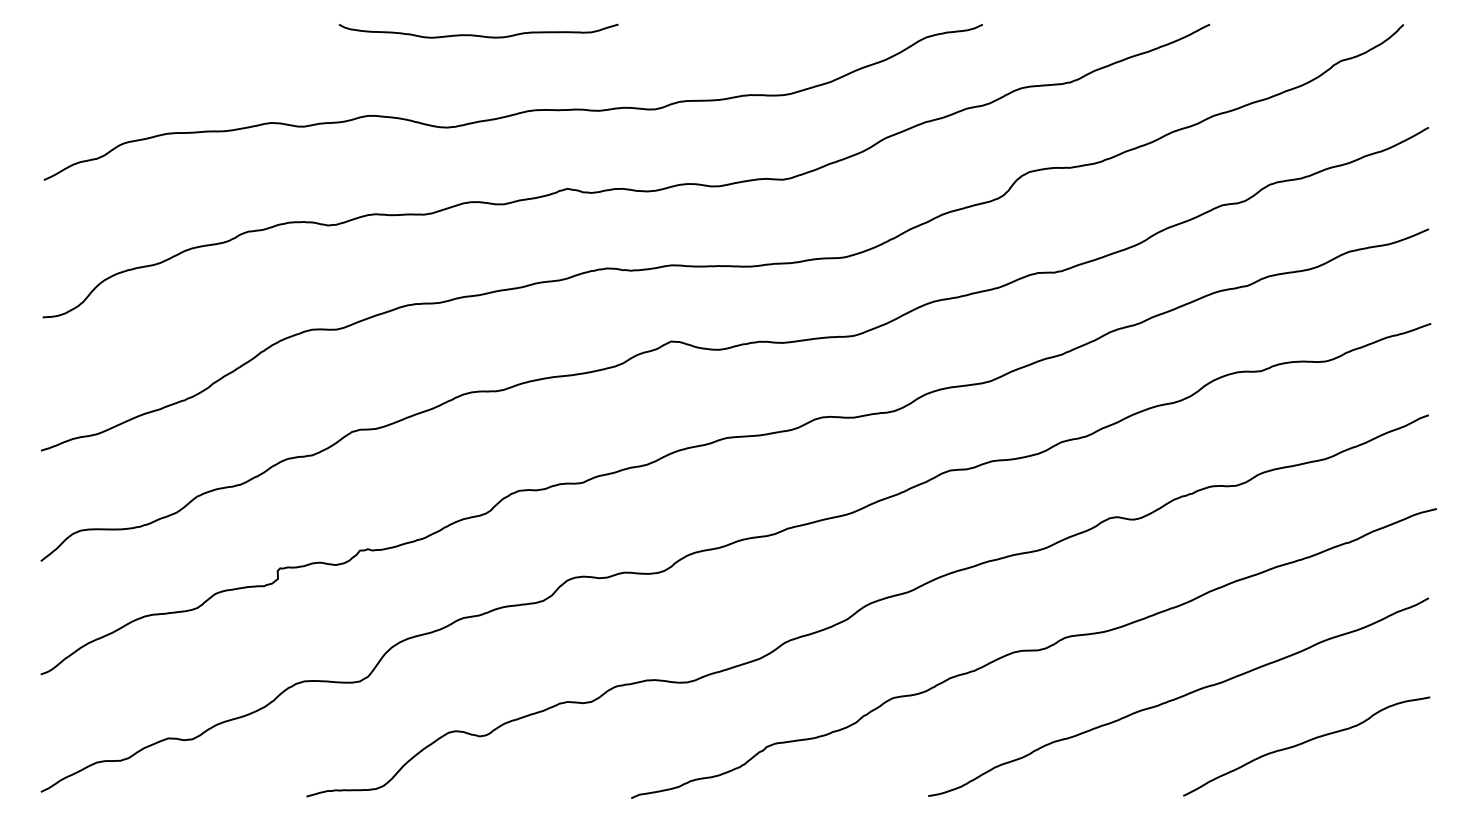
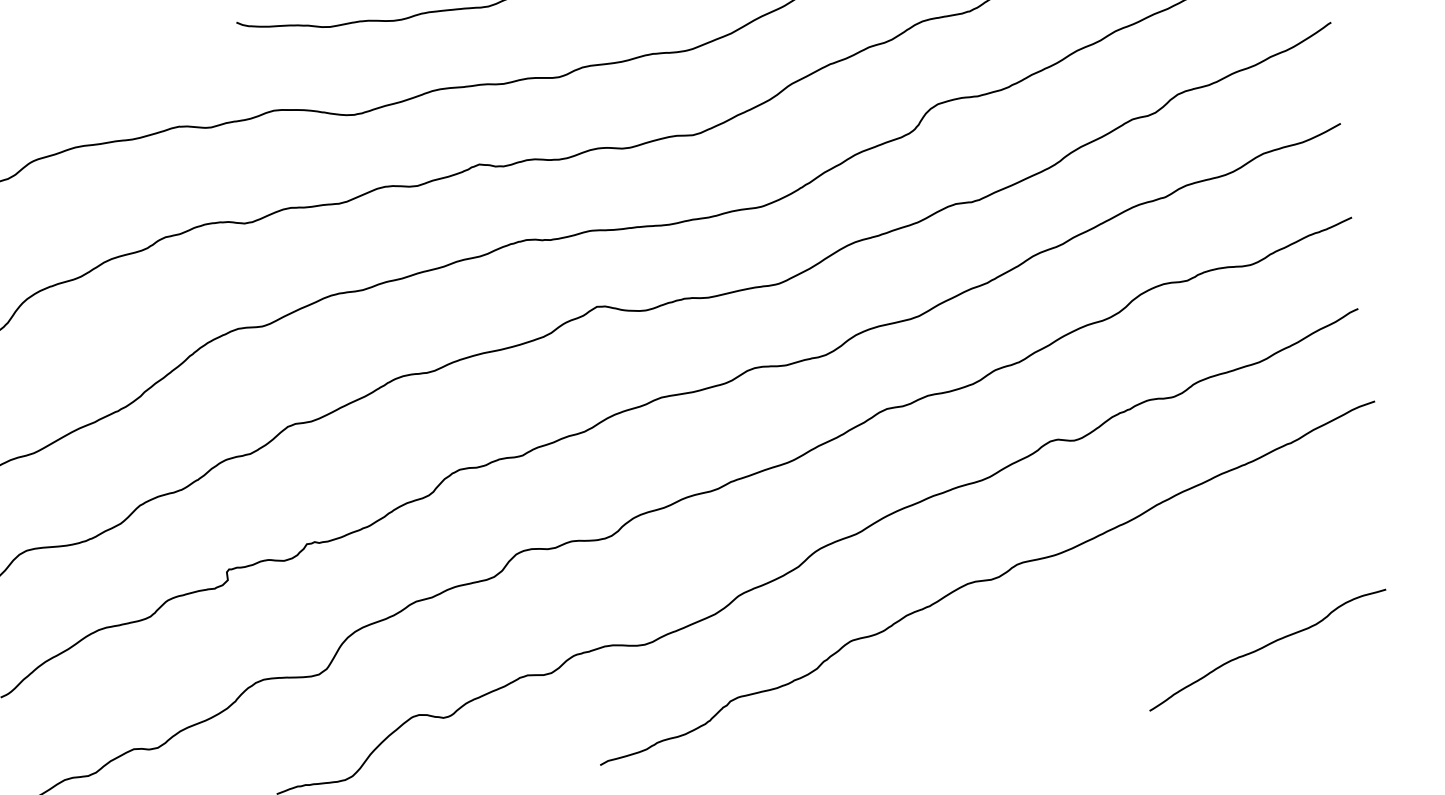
curve: (1179, 696) -> (1136, 612), removed

